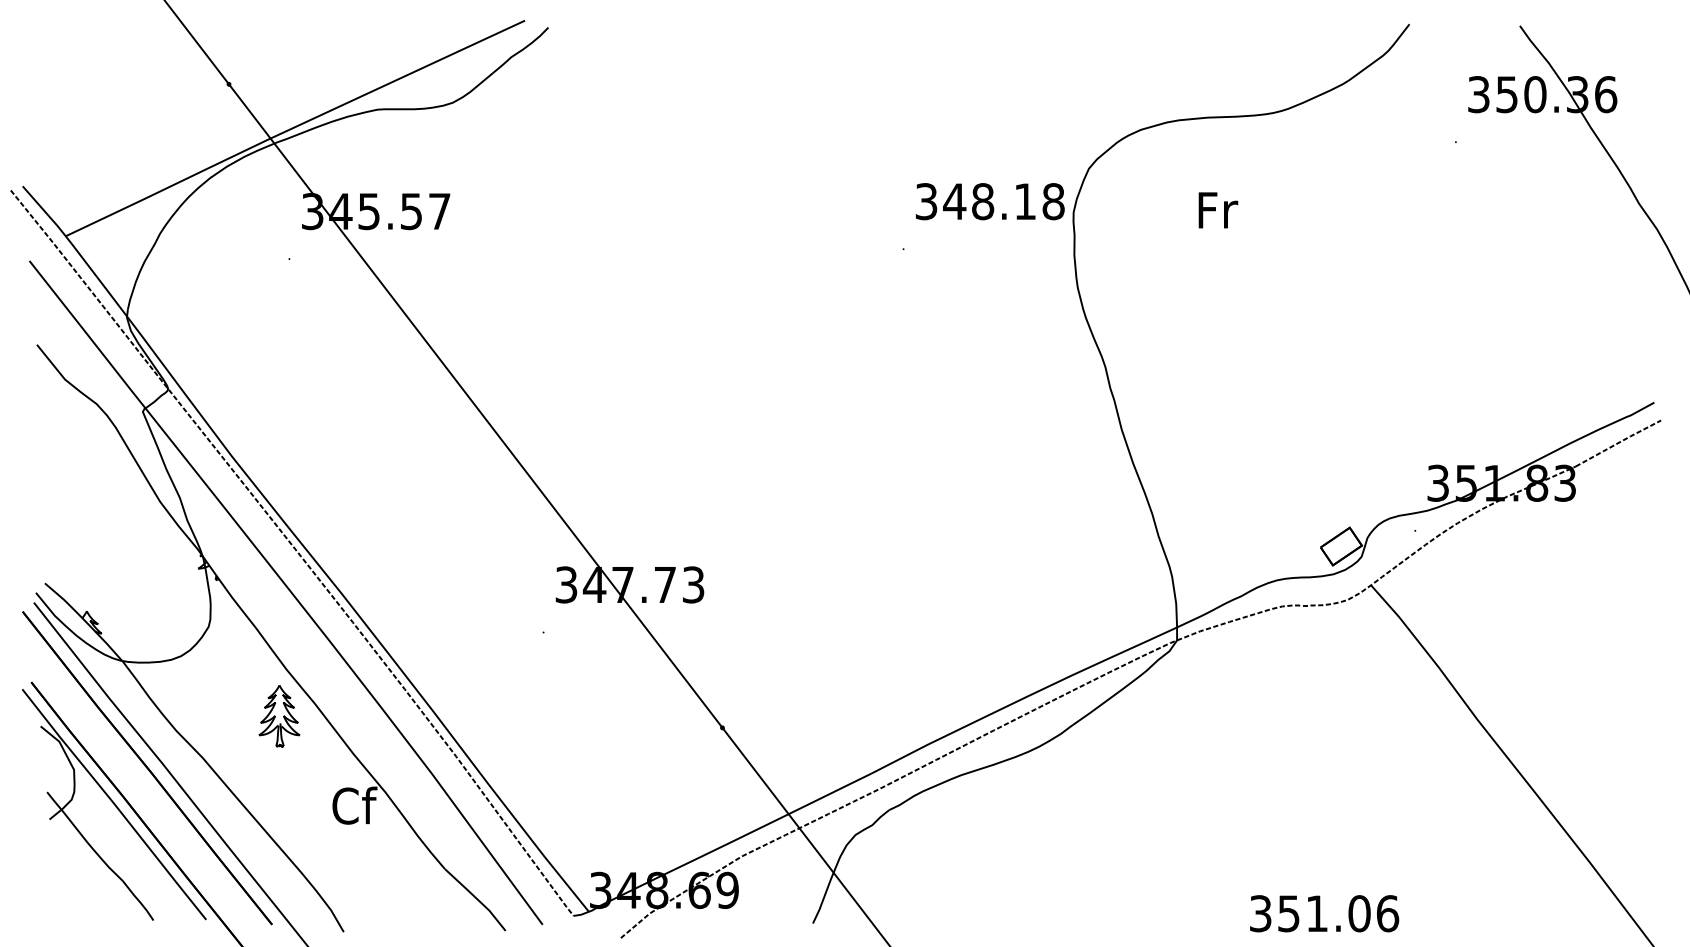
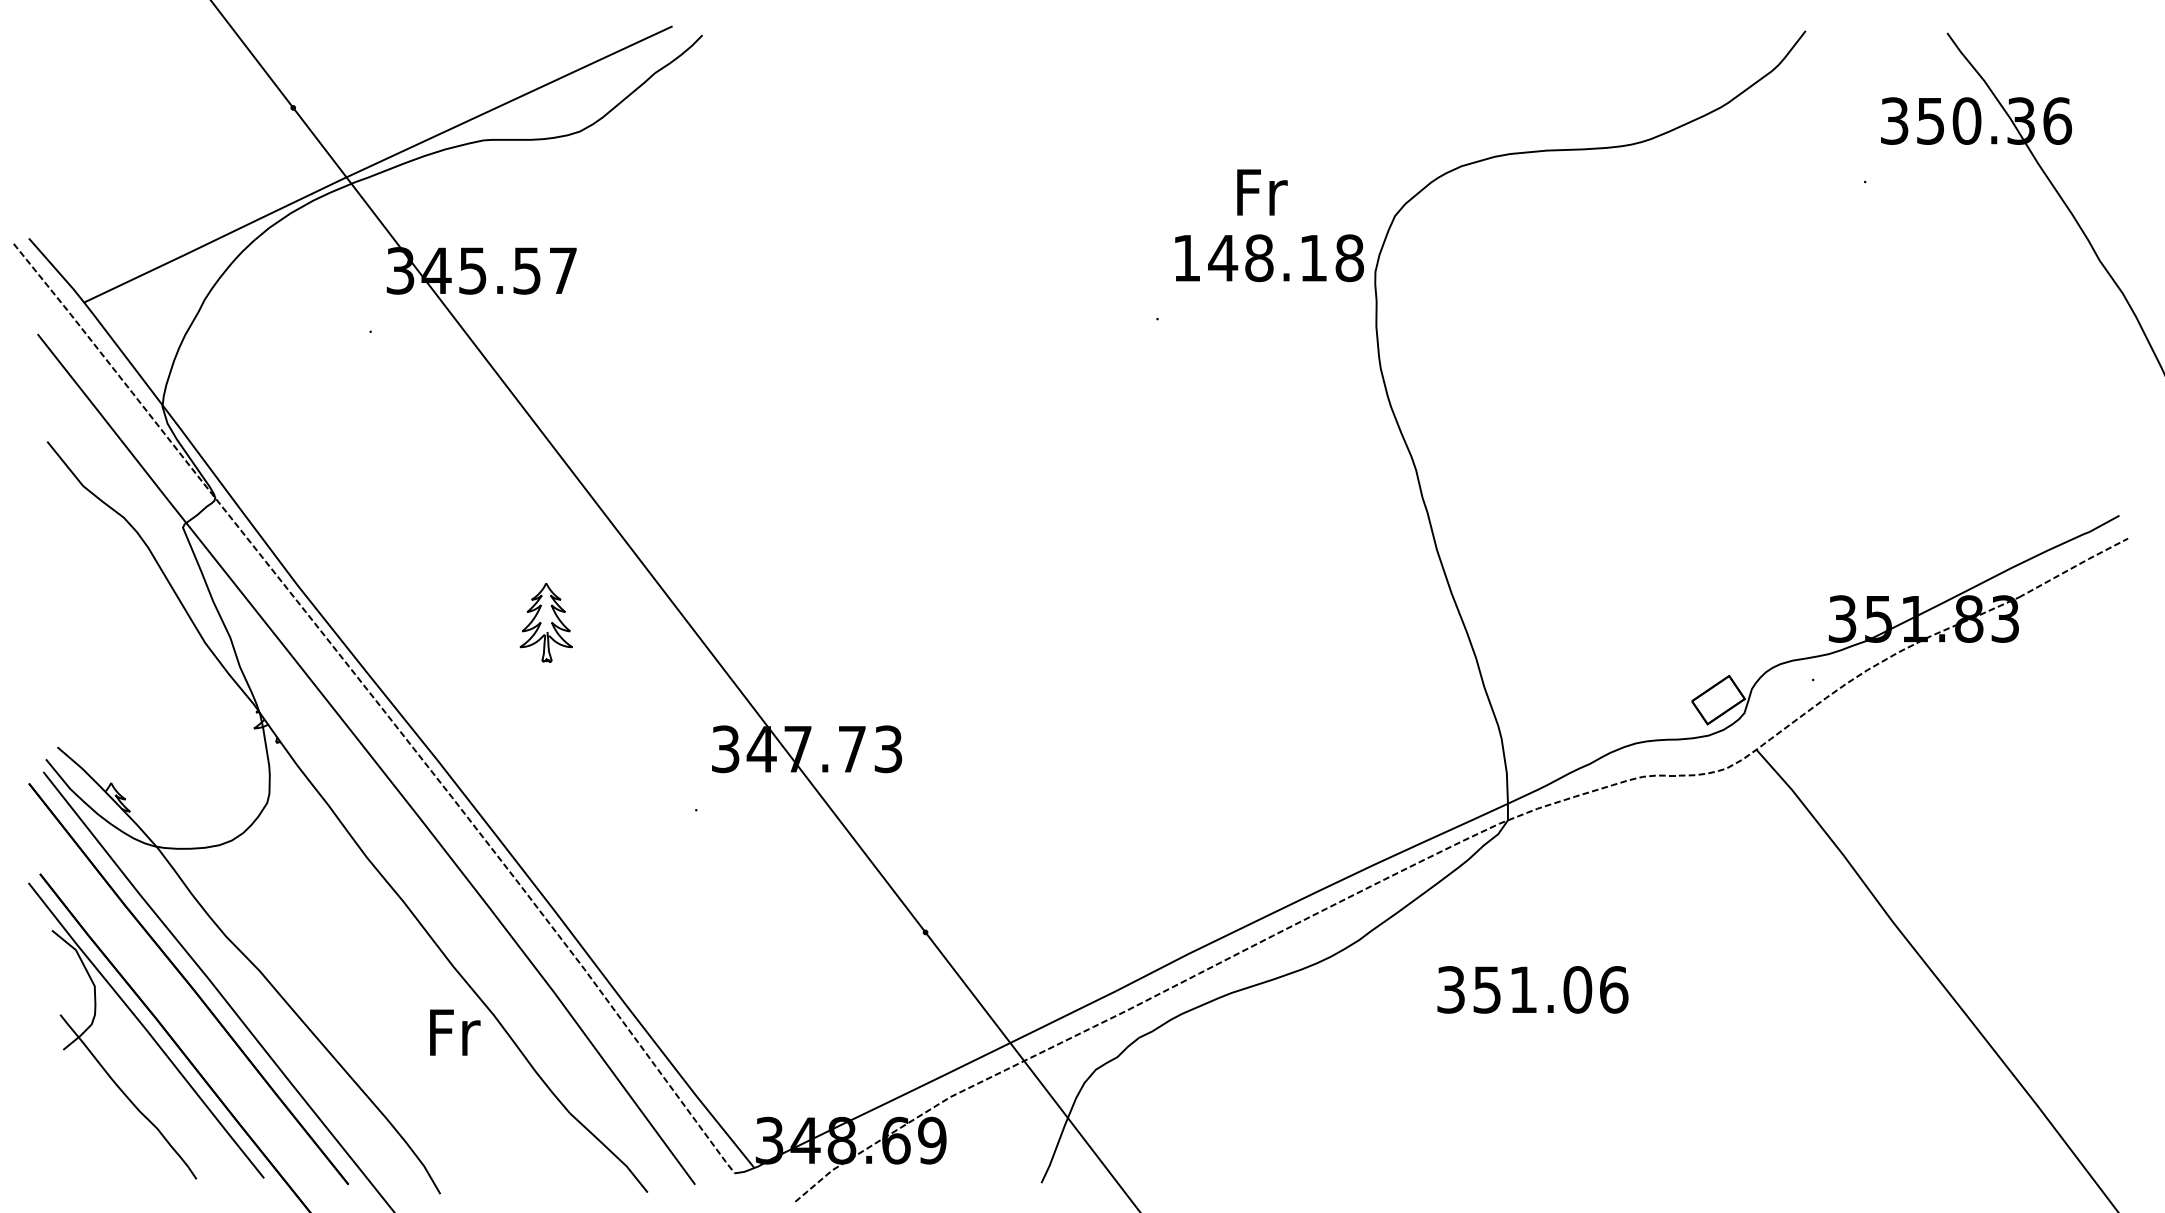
text: (926, 201) -> (1186, 258), 348.18 -> 148.18
text: (1218, 210) -> (1262, 192), moved
part: (279, 716) -> (546, 623), moved
text: (354, 805) -> (454, 1031), Cf -> Fr
text: (1324, 913) -> (1532, 989), moved

